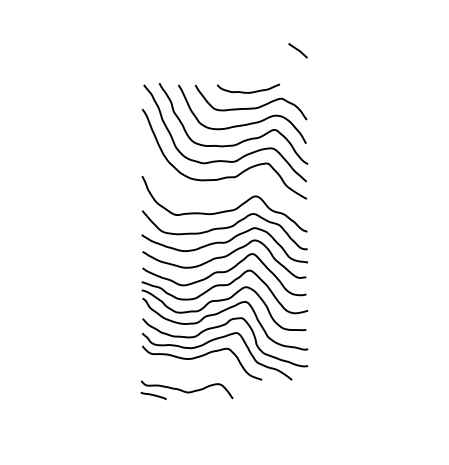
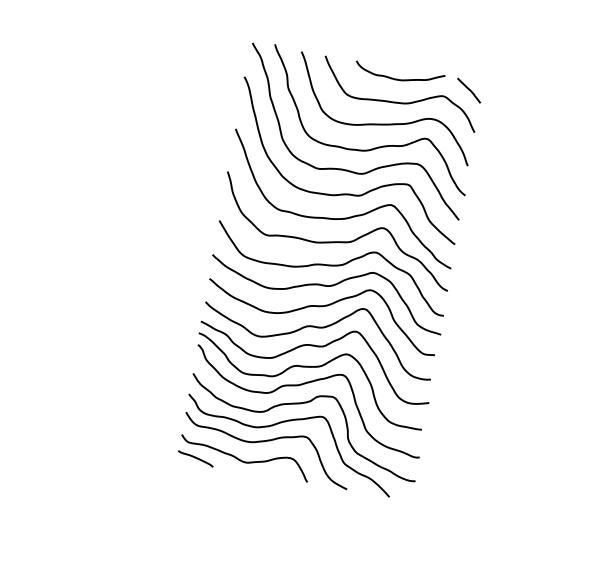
line: (297, 50) -> (468, 90), moved
curve: (227, 193) -> (344, 217), added
part: (186, 389) -> (243, 457), moved

